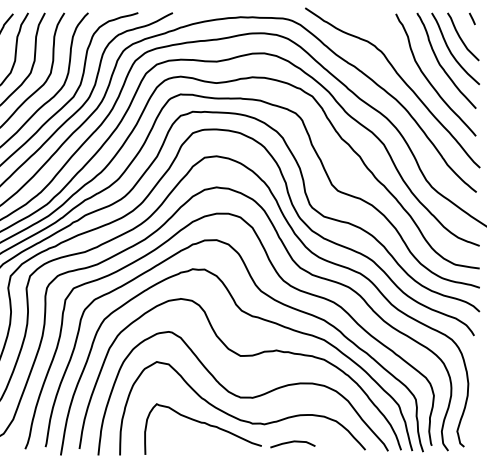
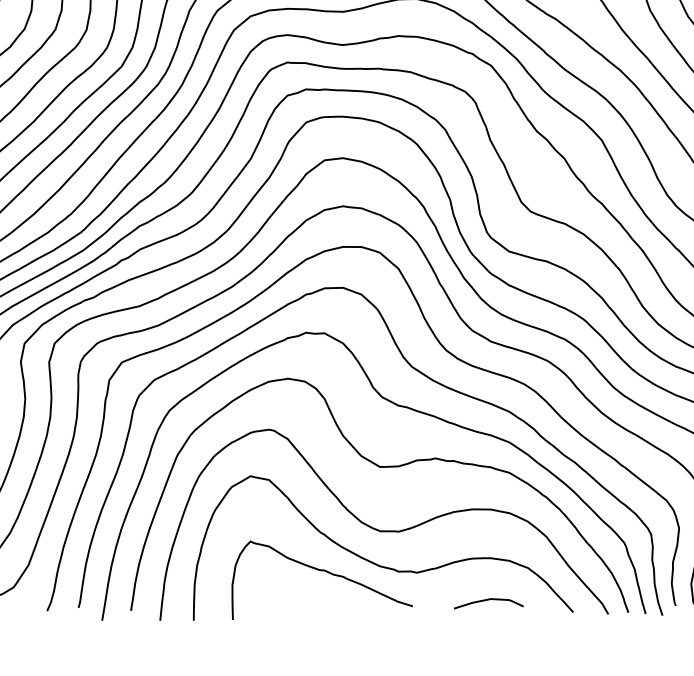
curve: (292, 442) -> (488, 600), moved

